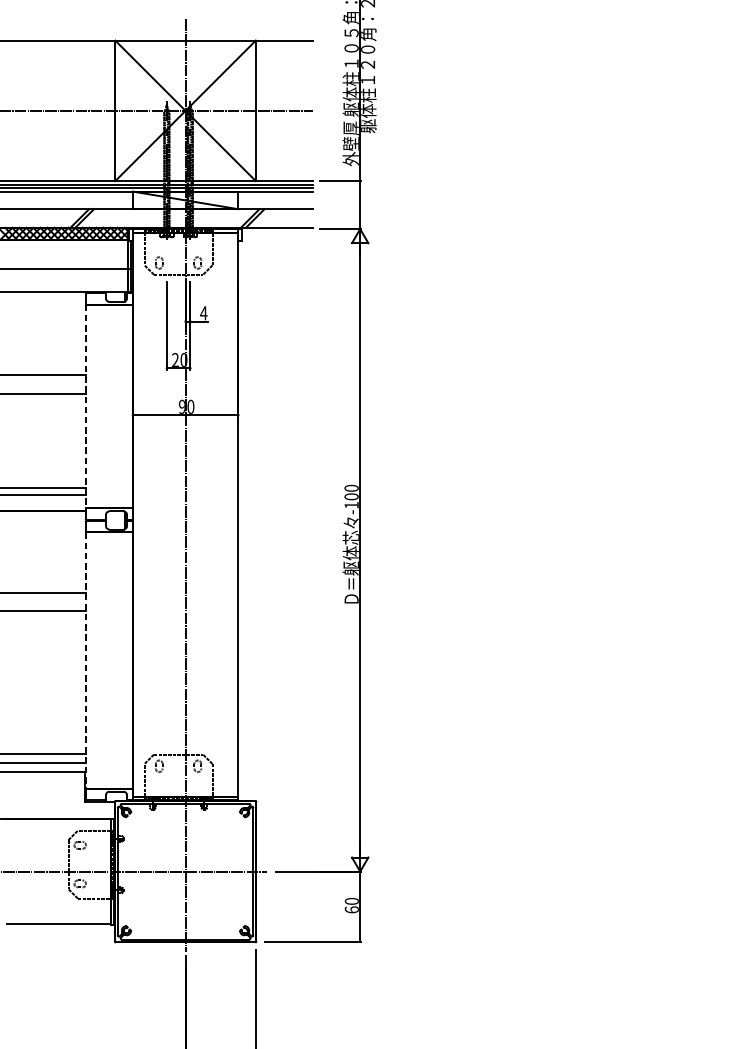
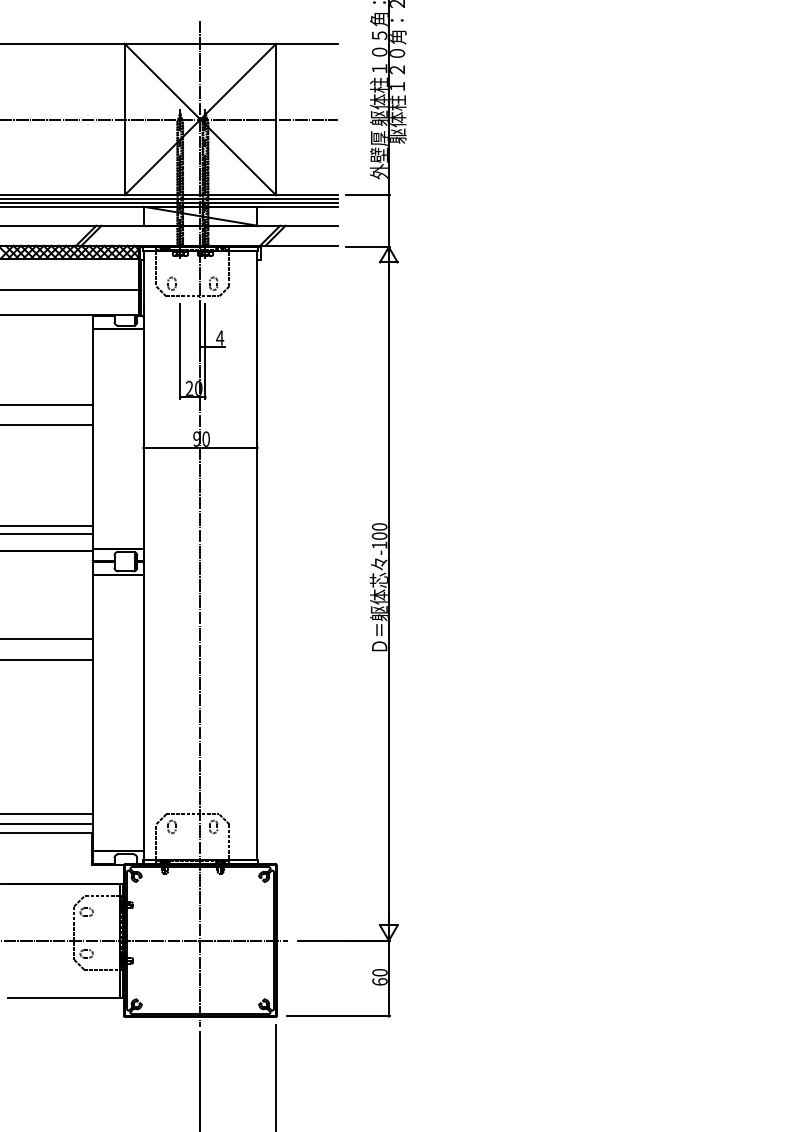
line: (86, 406) -> (93, 438), dashed -> solid
line: (86, 661) -> (93, 713), dashed -> solid

